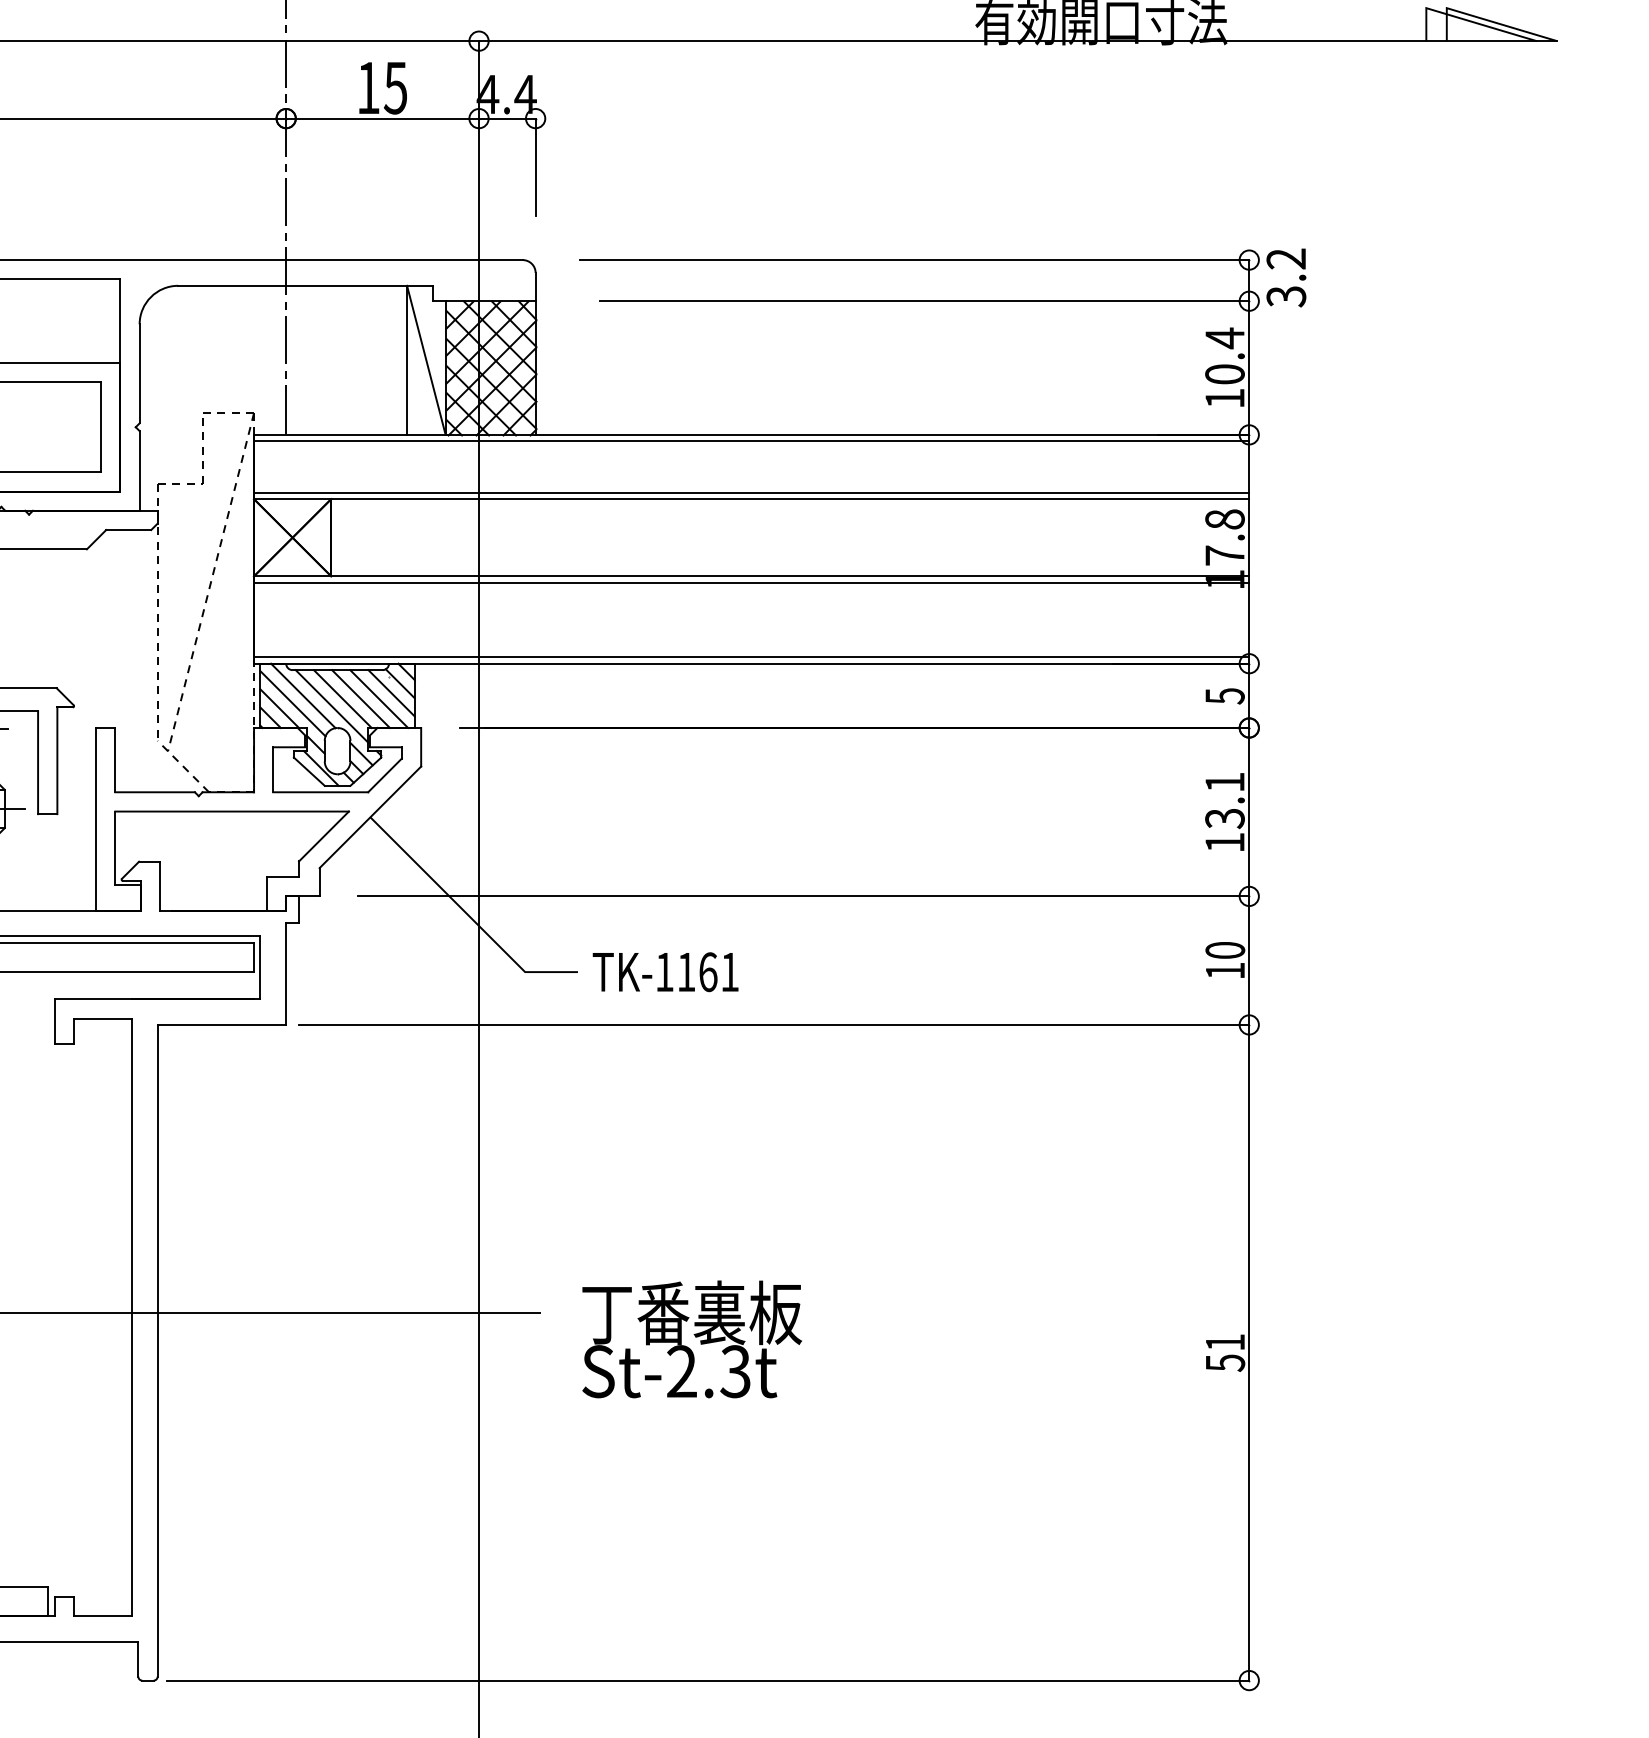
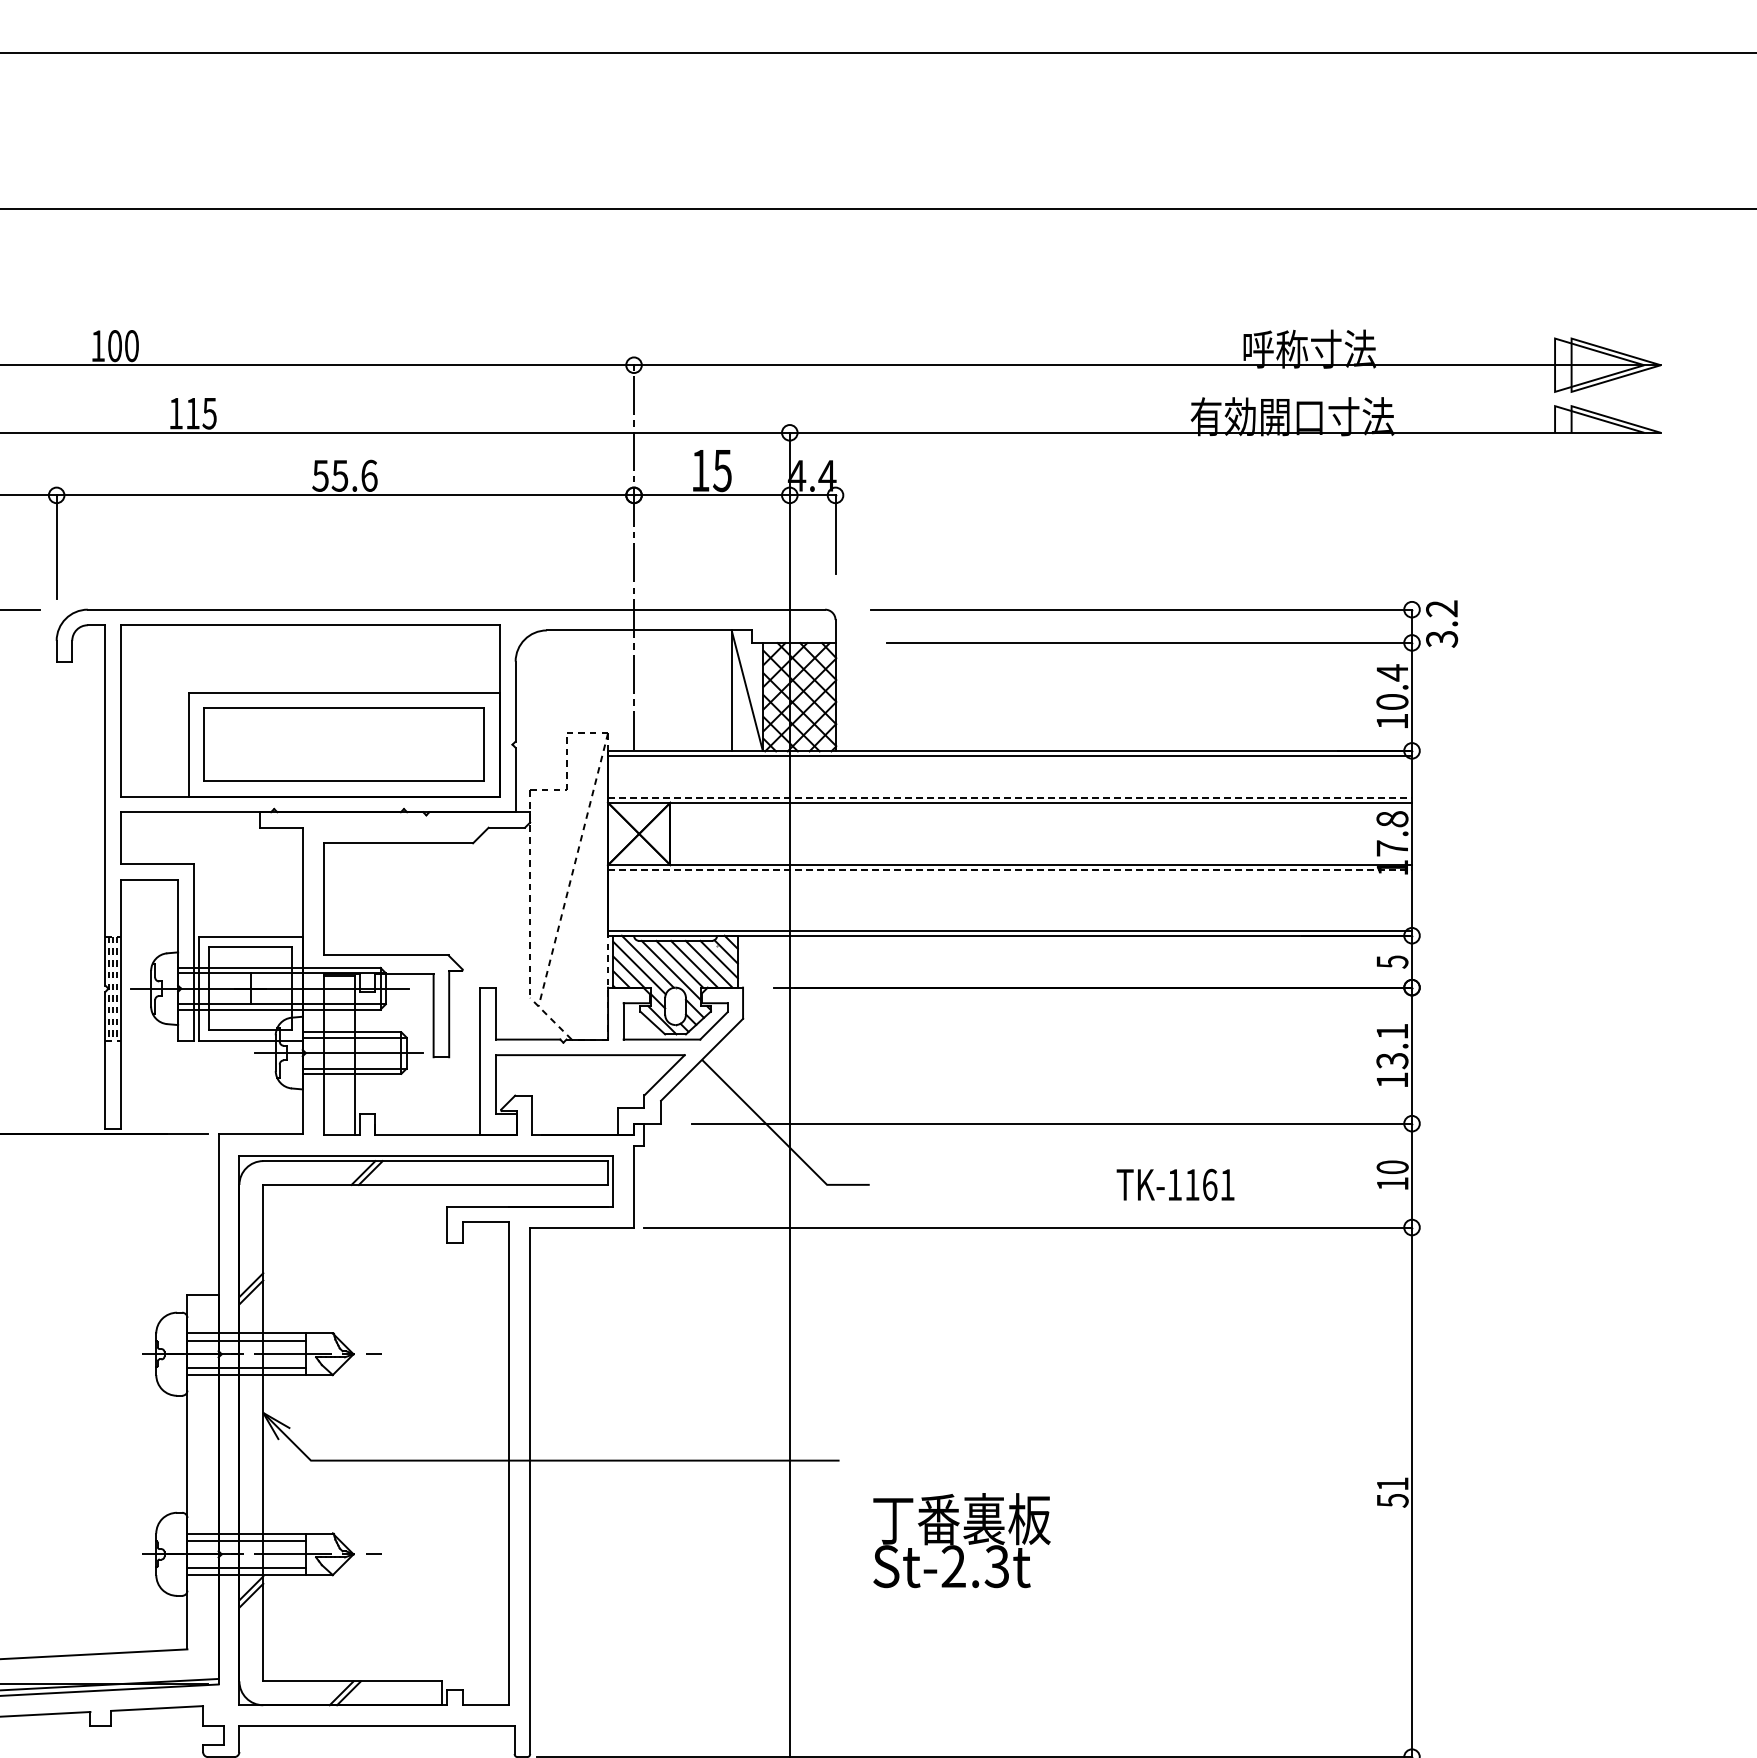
line: (752, 492) -> (1010, 797), solid -> dashed
line: (752, 582) -> (1010, 870), solid -> dashed
text: (665, 971) -> (1175, 1184), moved
text: (691, 1339) -> (961, 1540), moved

